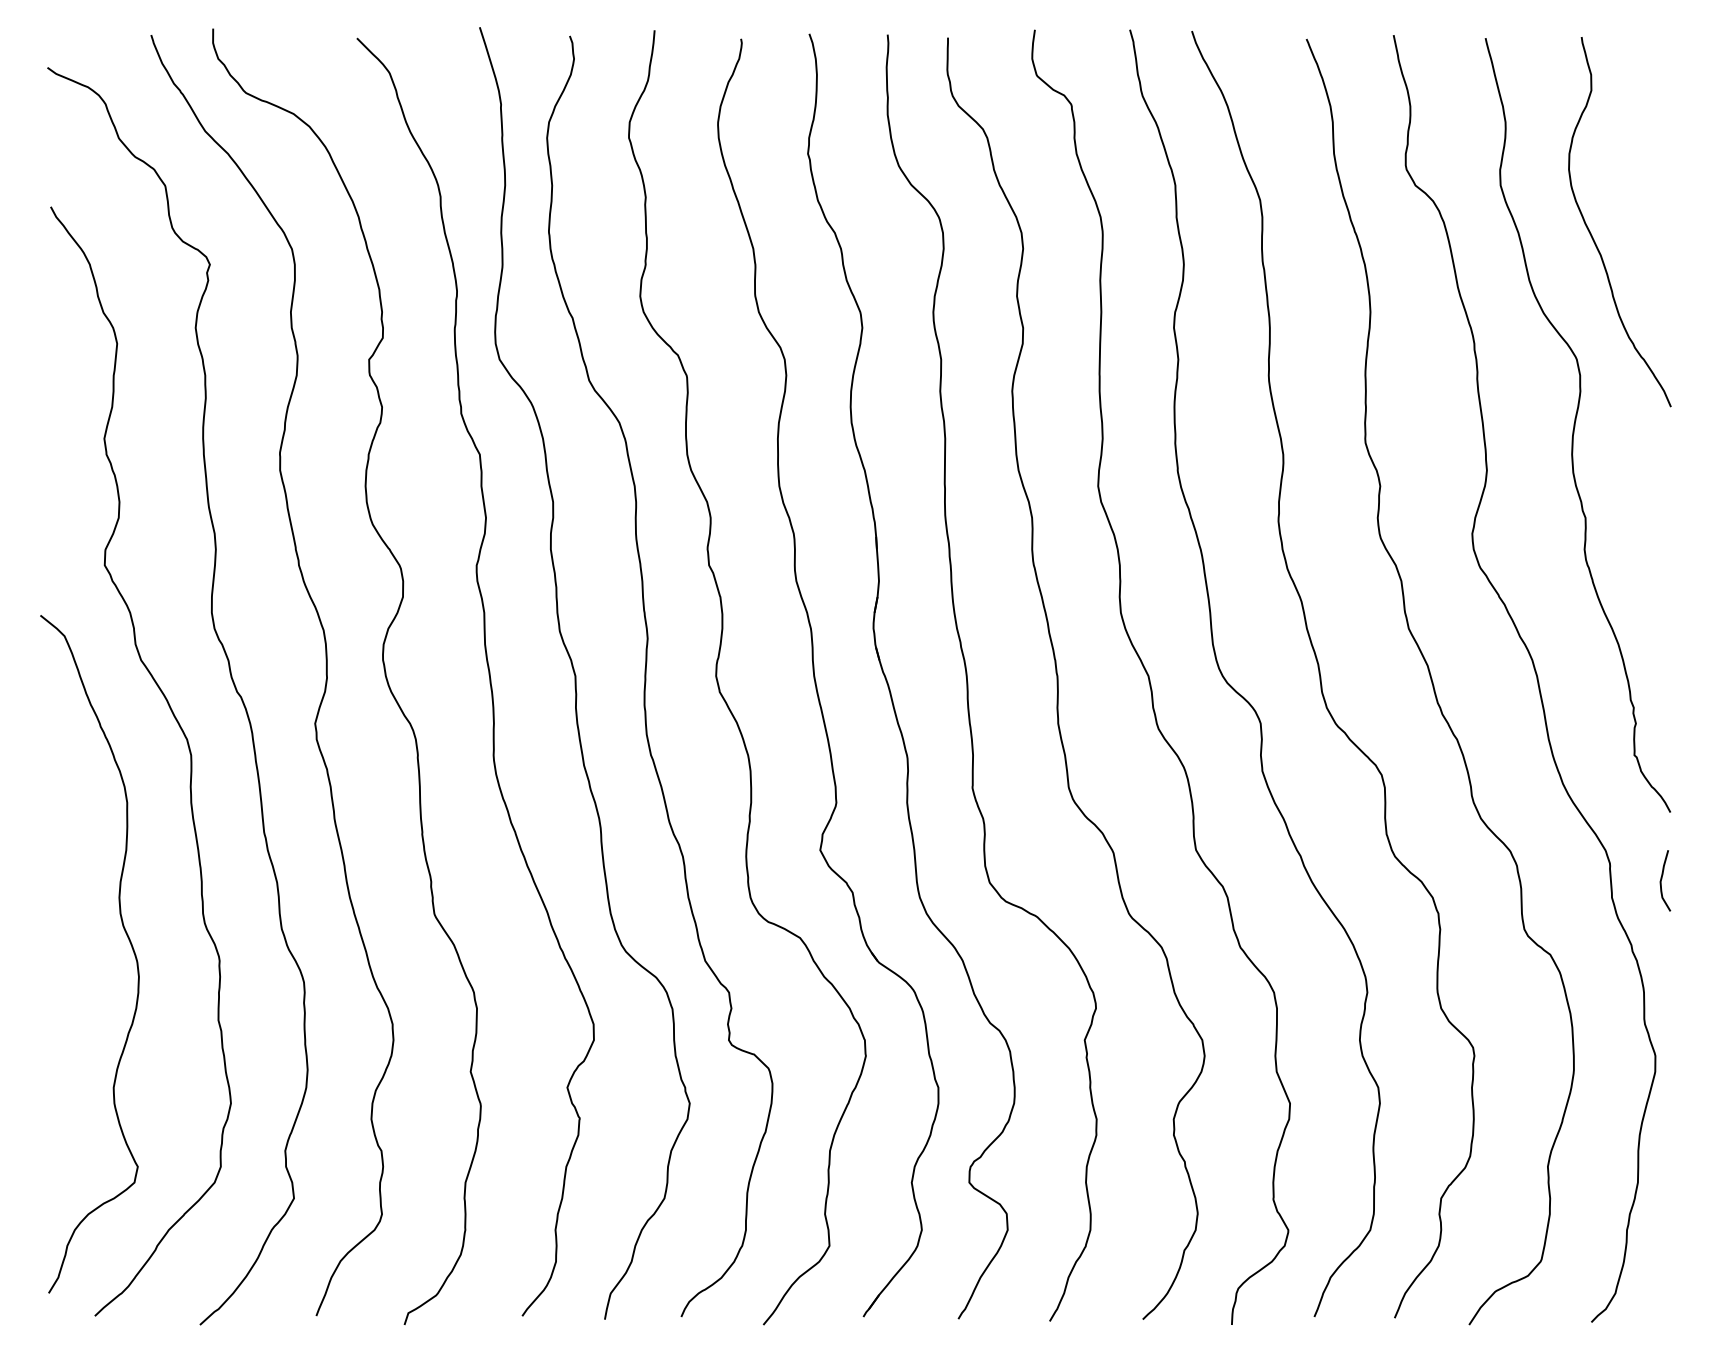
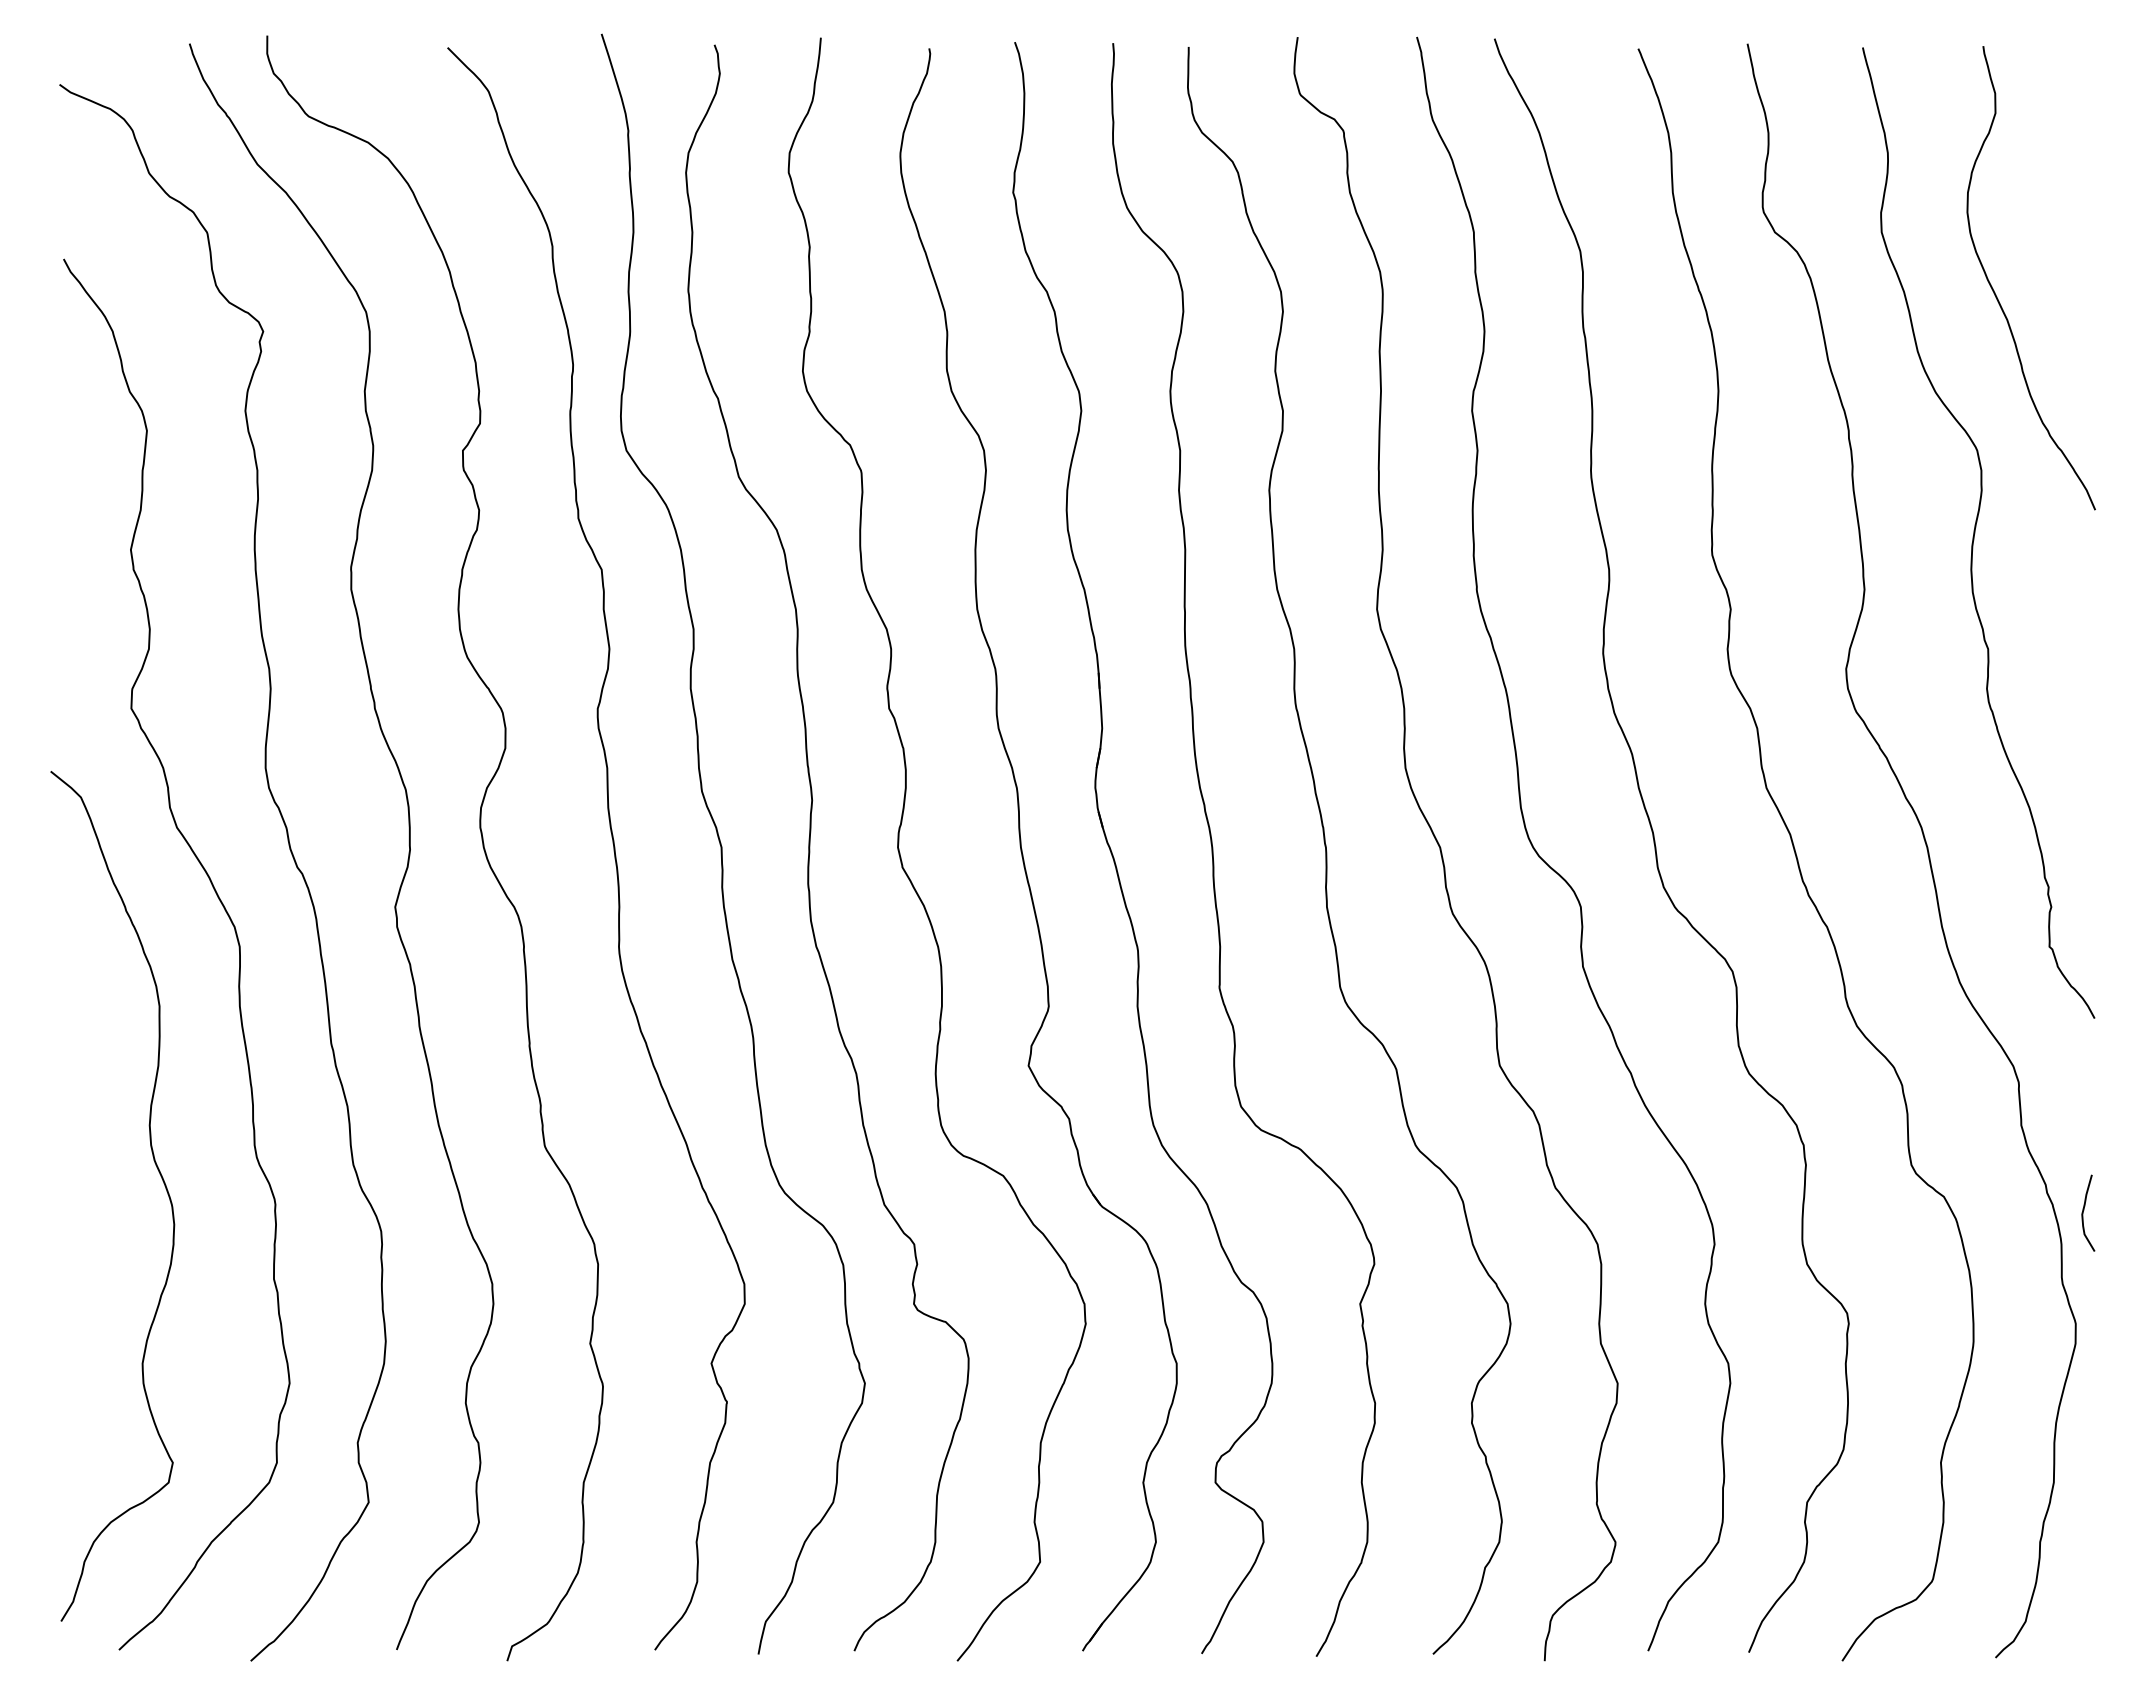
curve: (1662, 878) -> (2084, 1210), moved

